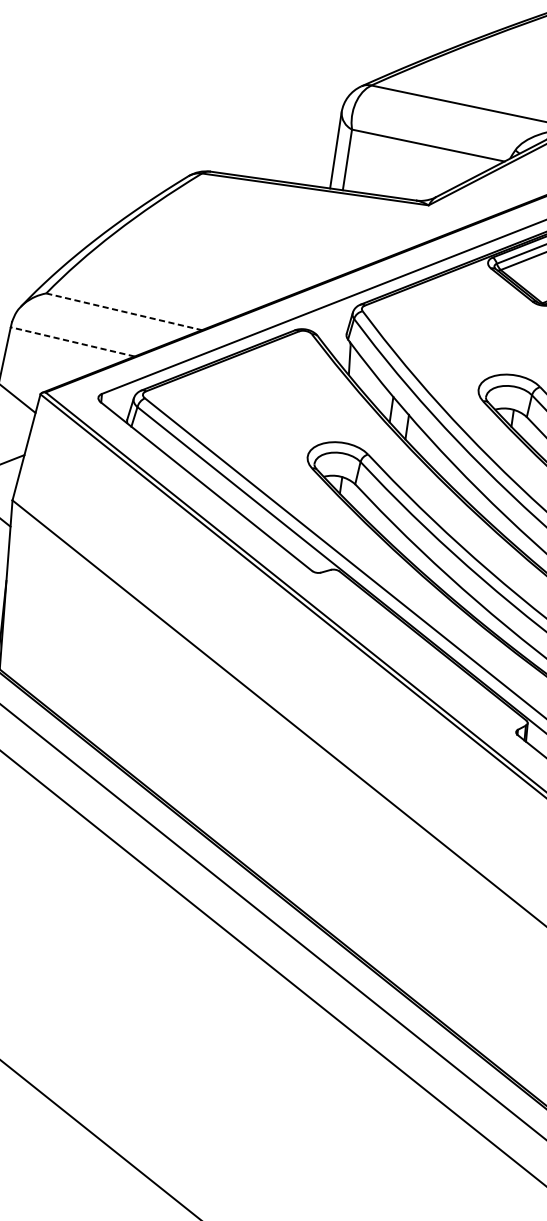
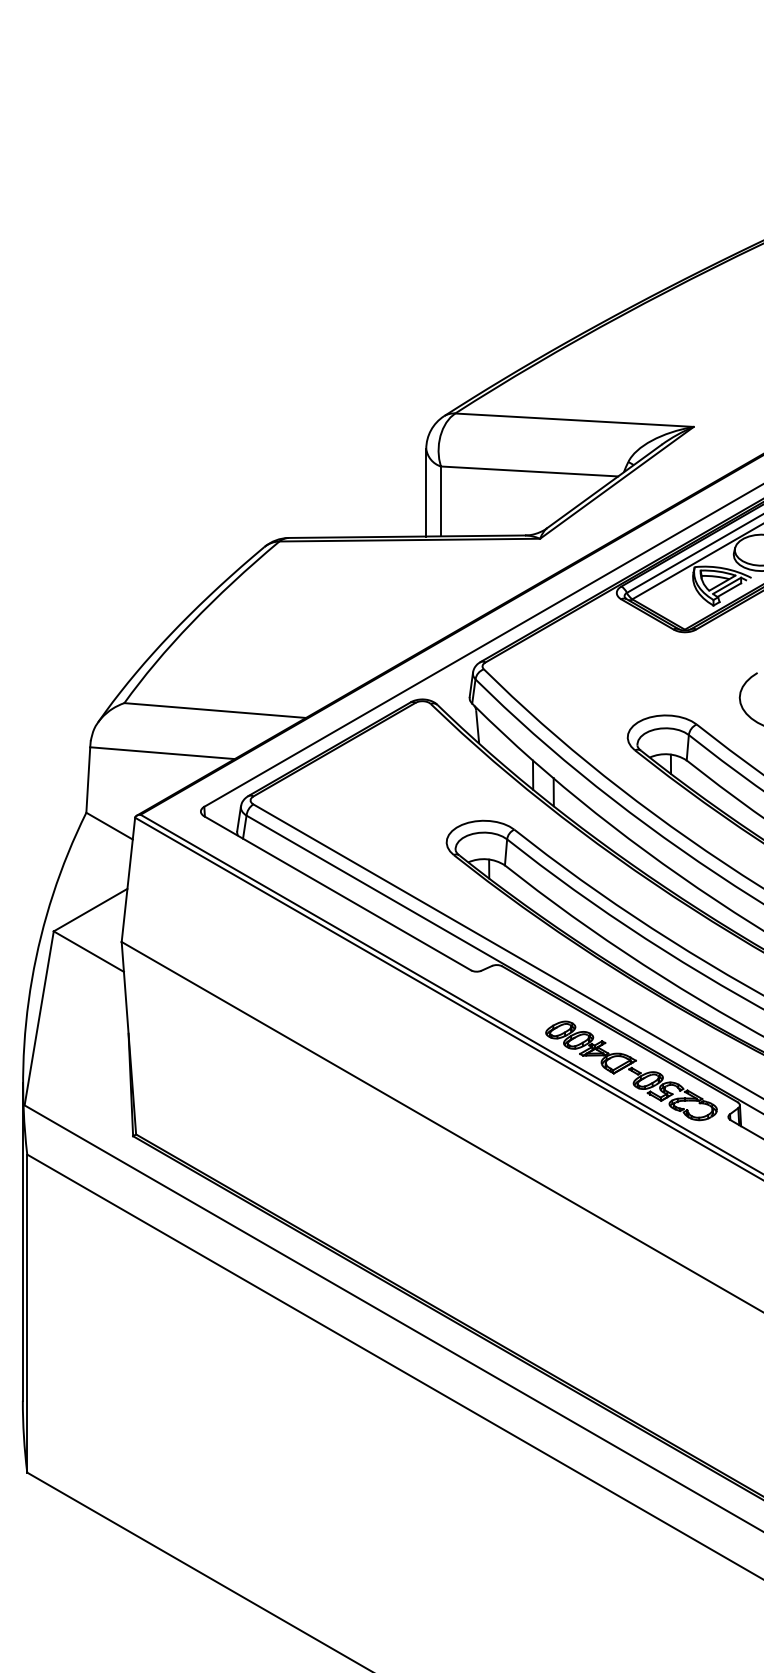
line: (124, 311) -> (215, 710), dashed -> solid
line: (72, 342) -> (162, 753), dashed -> solid
part: (438, 678) -> (631, 1070), added

